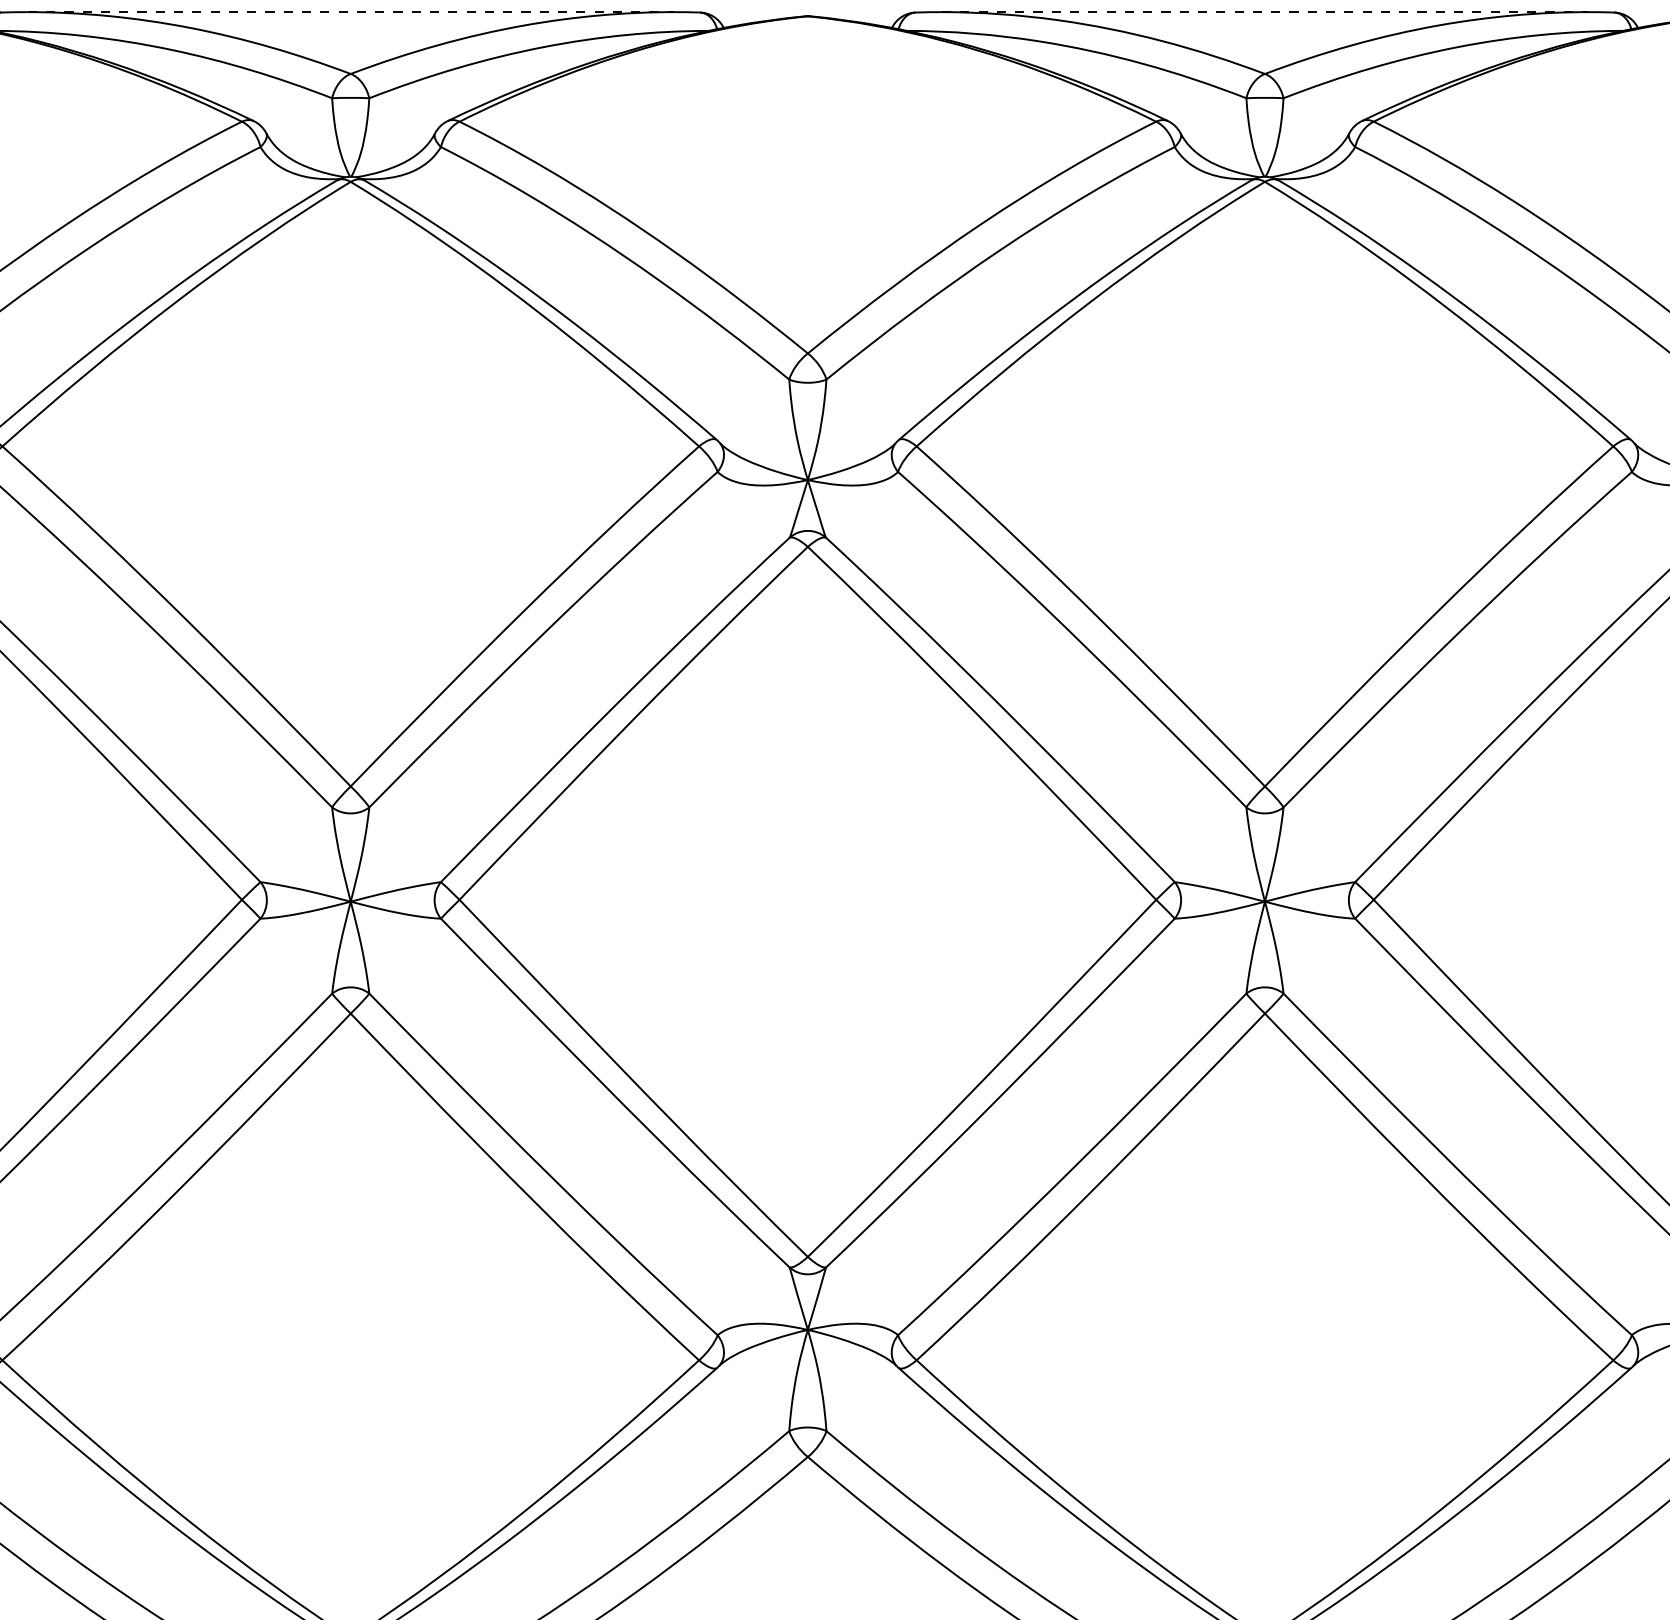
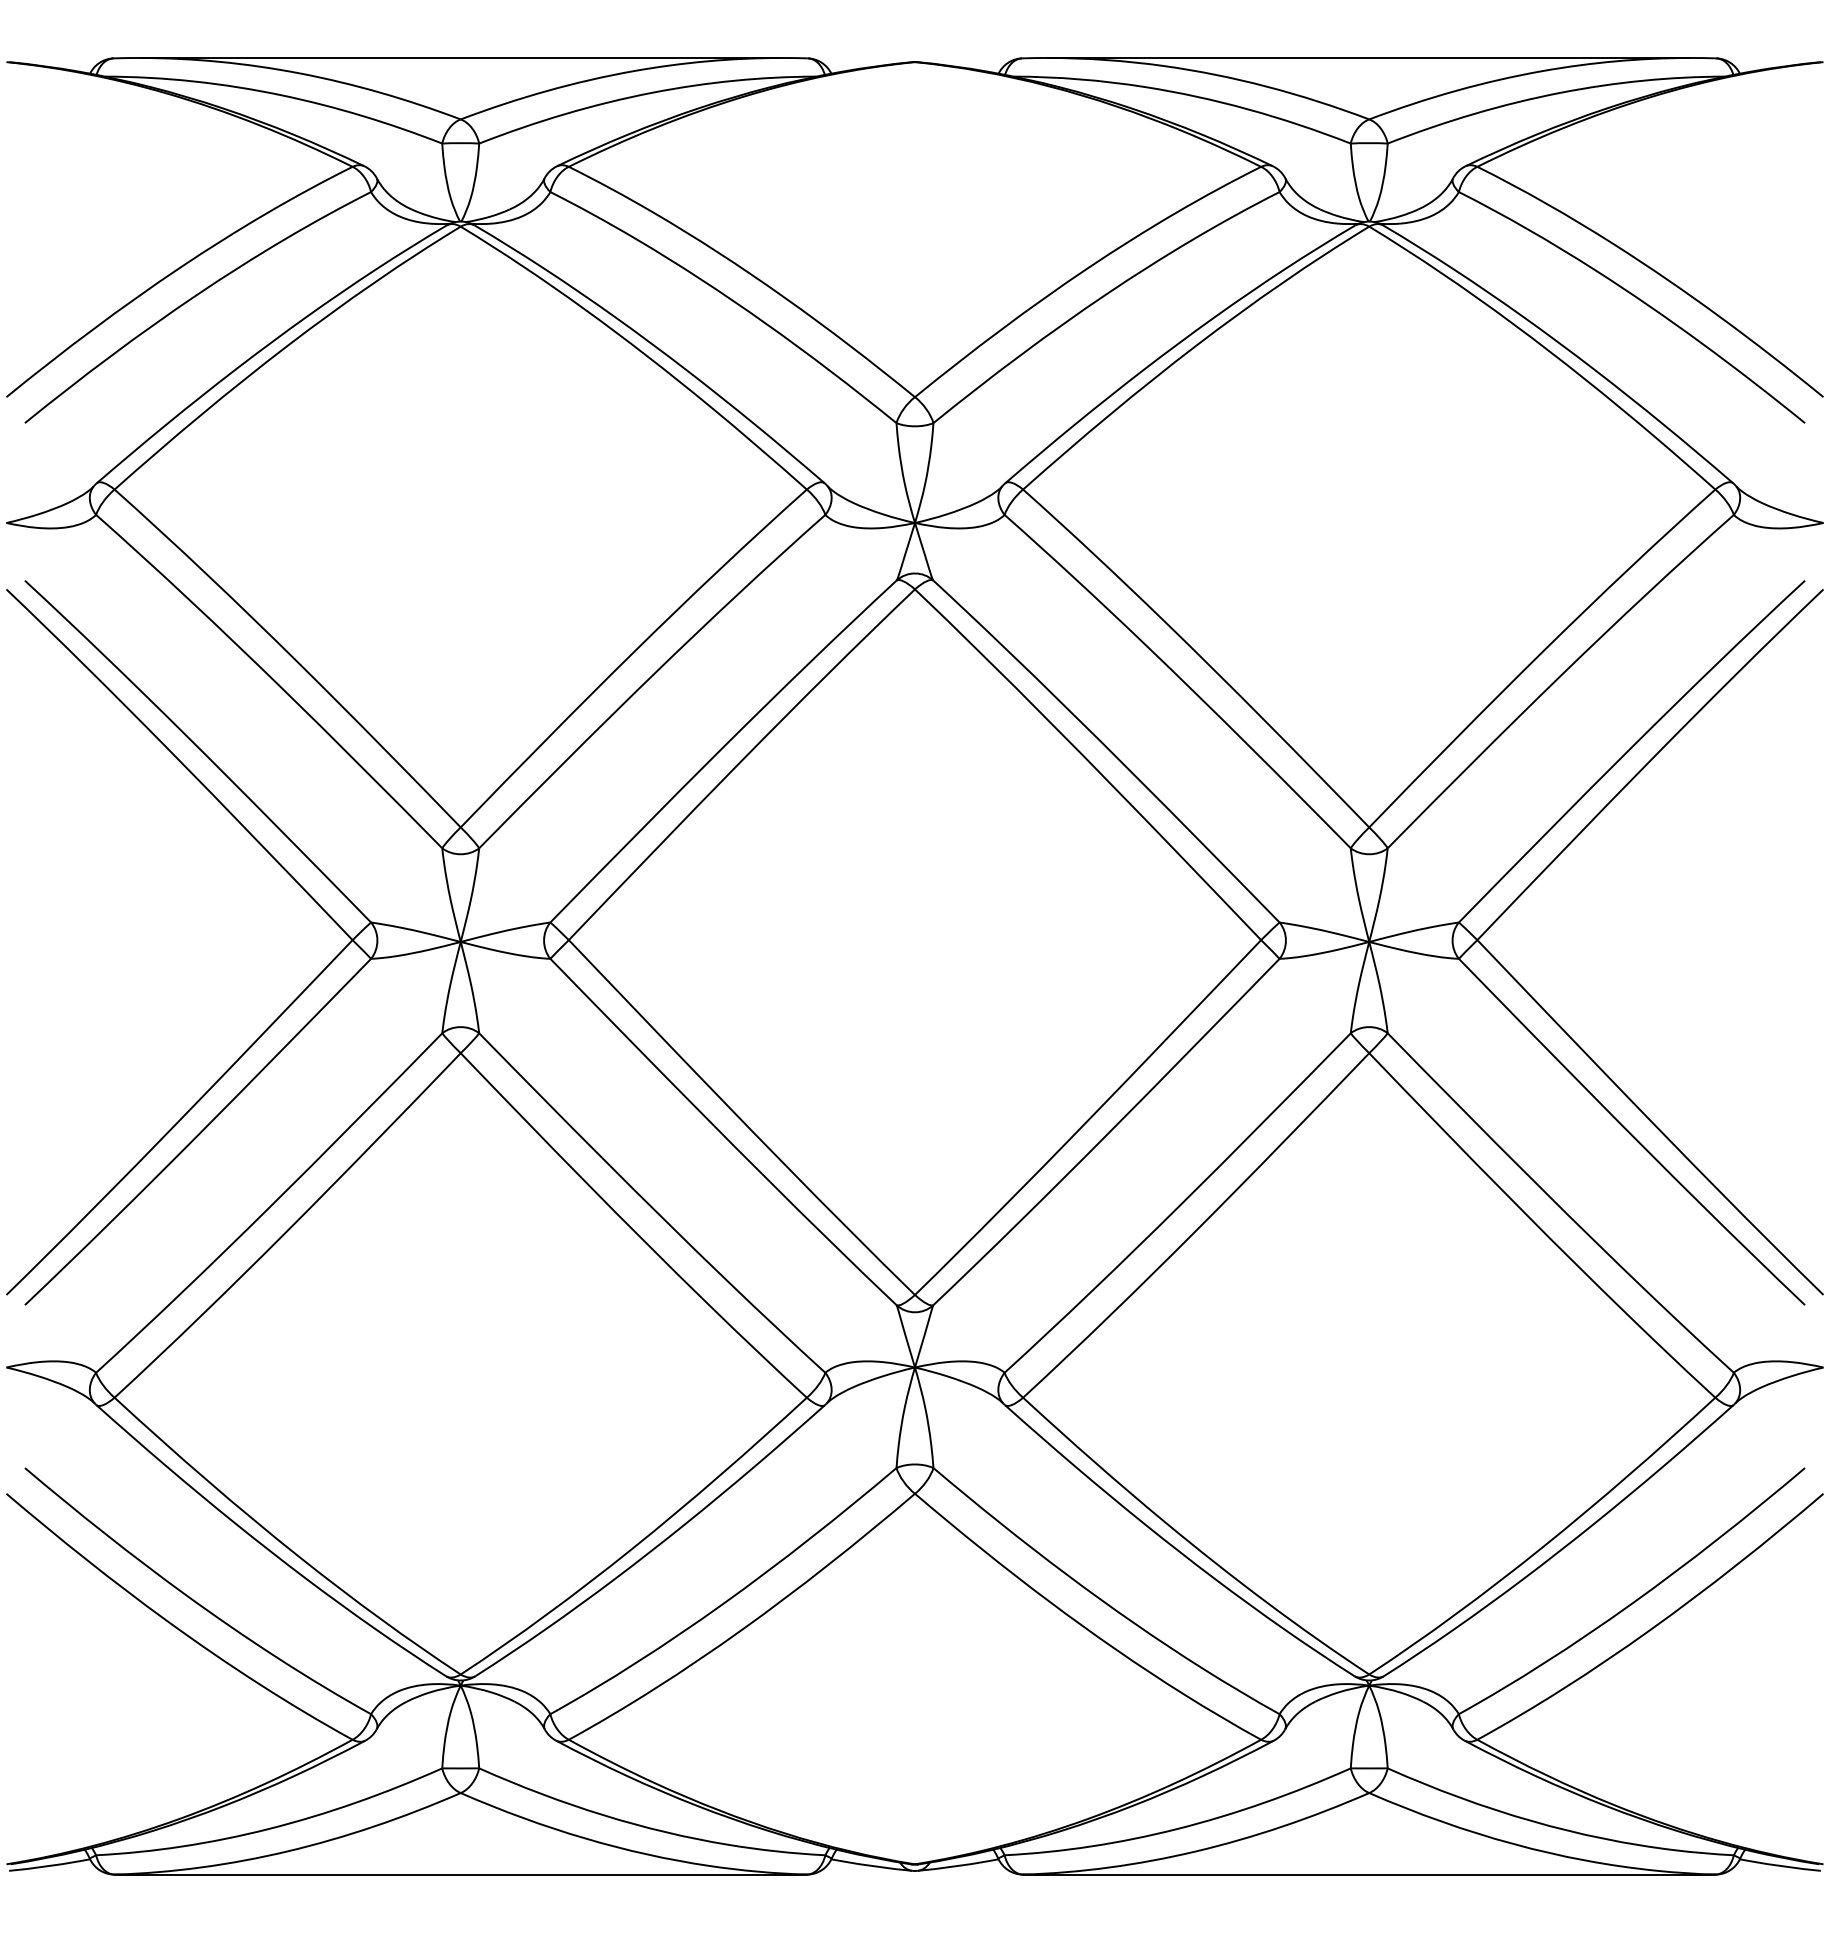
line: (350, 11) -> (460, 57), dashed -> solid
line: (1265, 11) -> (1369, 57), dashed -> solid

